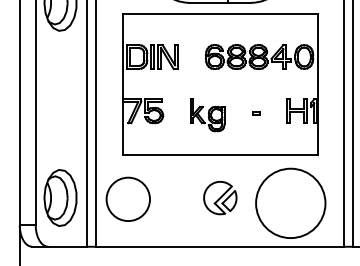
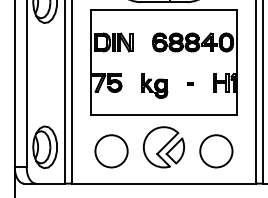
part: (219, 198) -> (163, 147), size x1.67
circle: (128, 199) -> (111, 151), moved
circle: (290, 203) -> (216, 151), size x0.62

